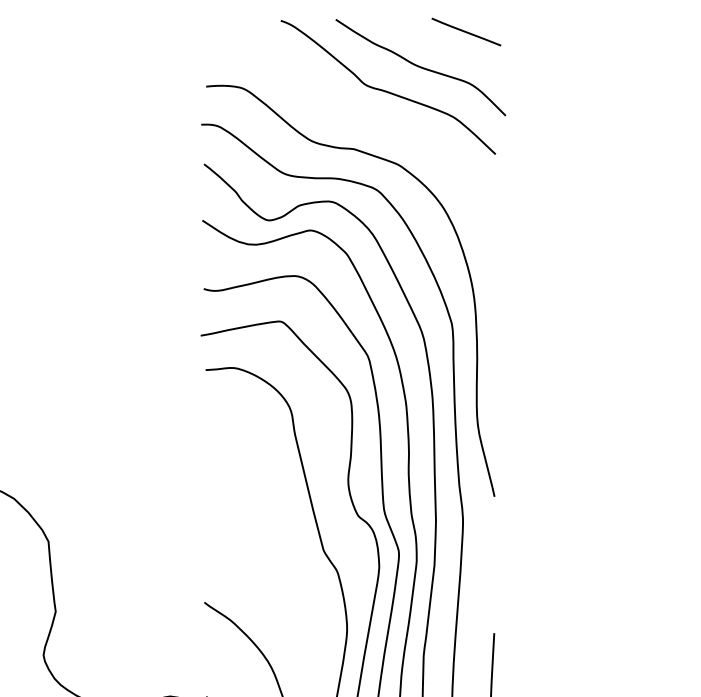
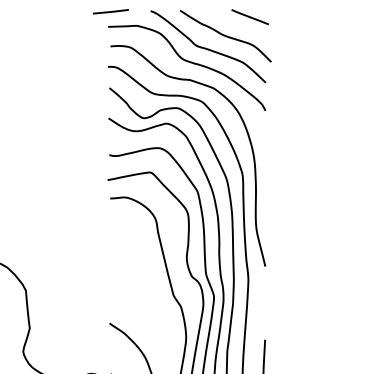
line: (206, 21) -> (110, 11), added
curve: (349, 116) -> (187, 62), added

